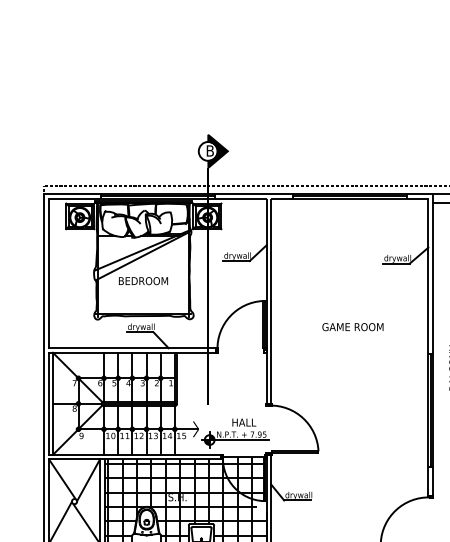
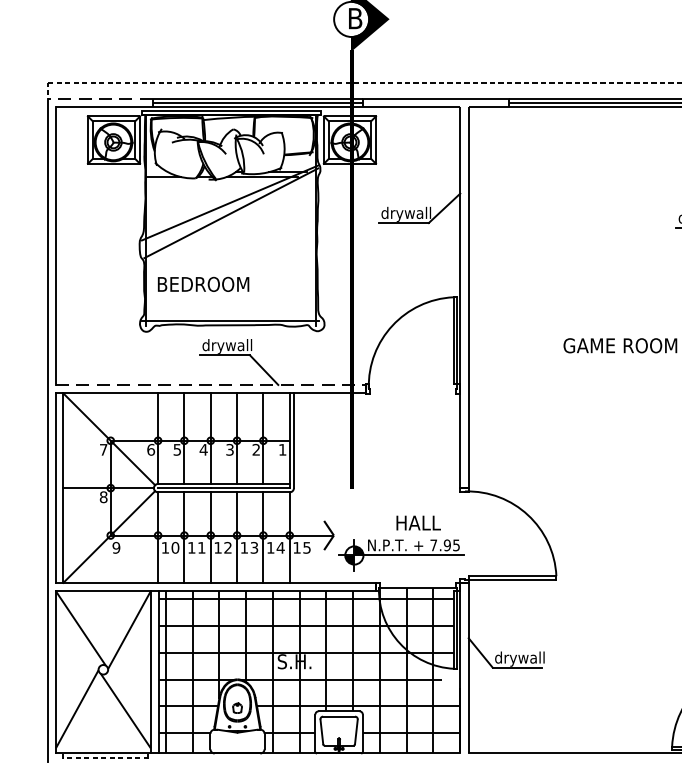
line: (72, 194) -> (99, 99), solid -> dashed
text: (143, 281) -> (203, 285), moved
line: (132, 348) -> (211, 385), solid -> dashed

